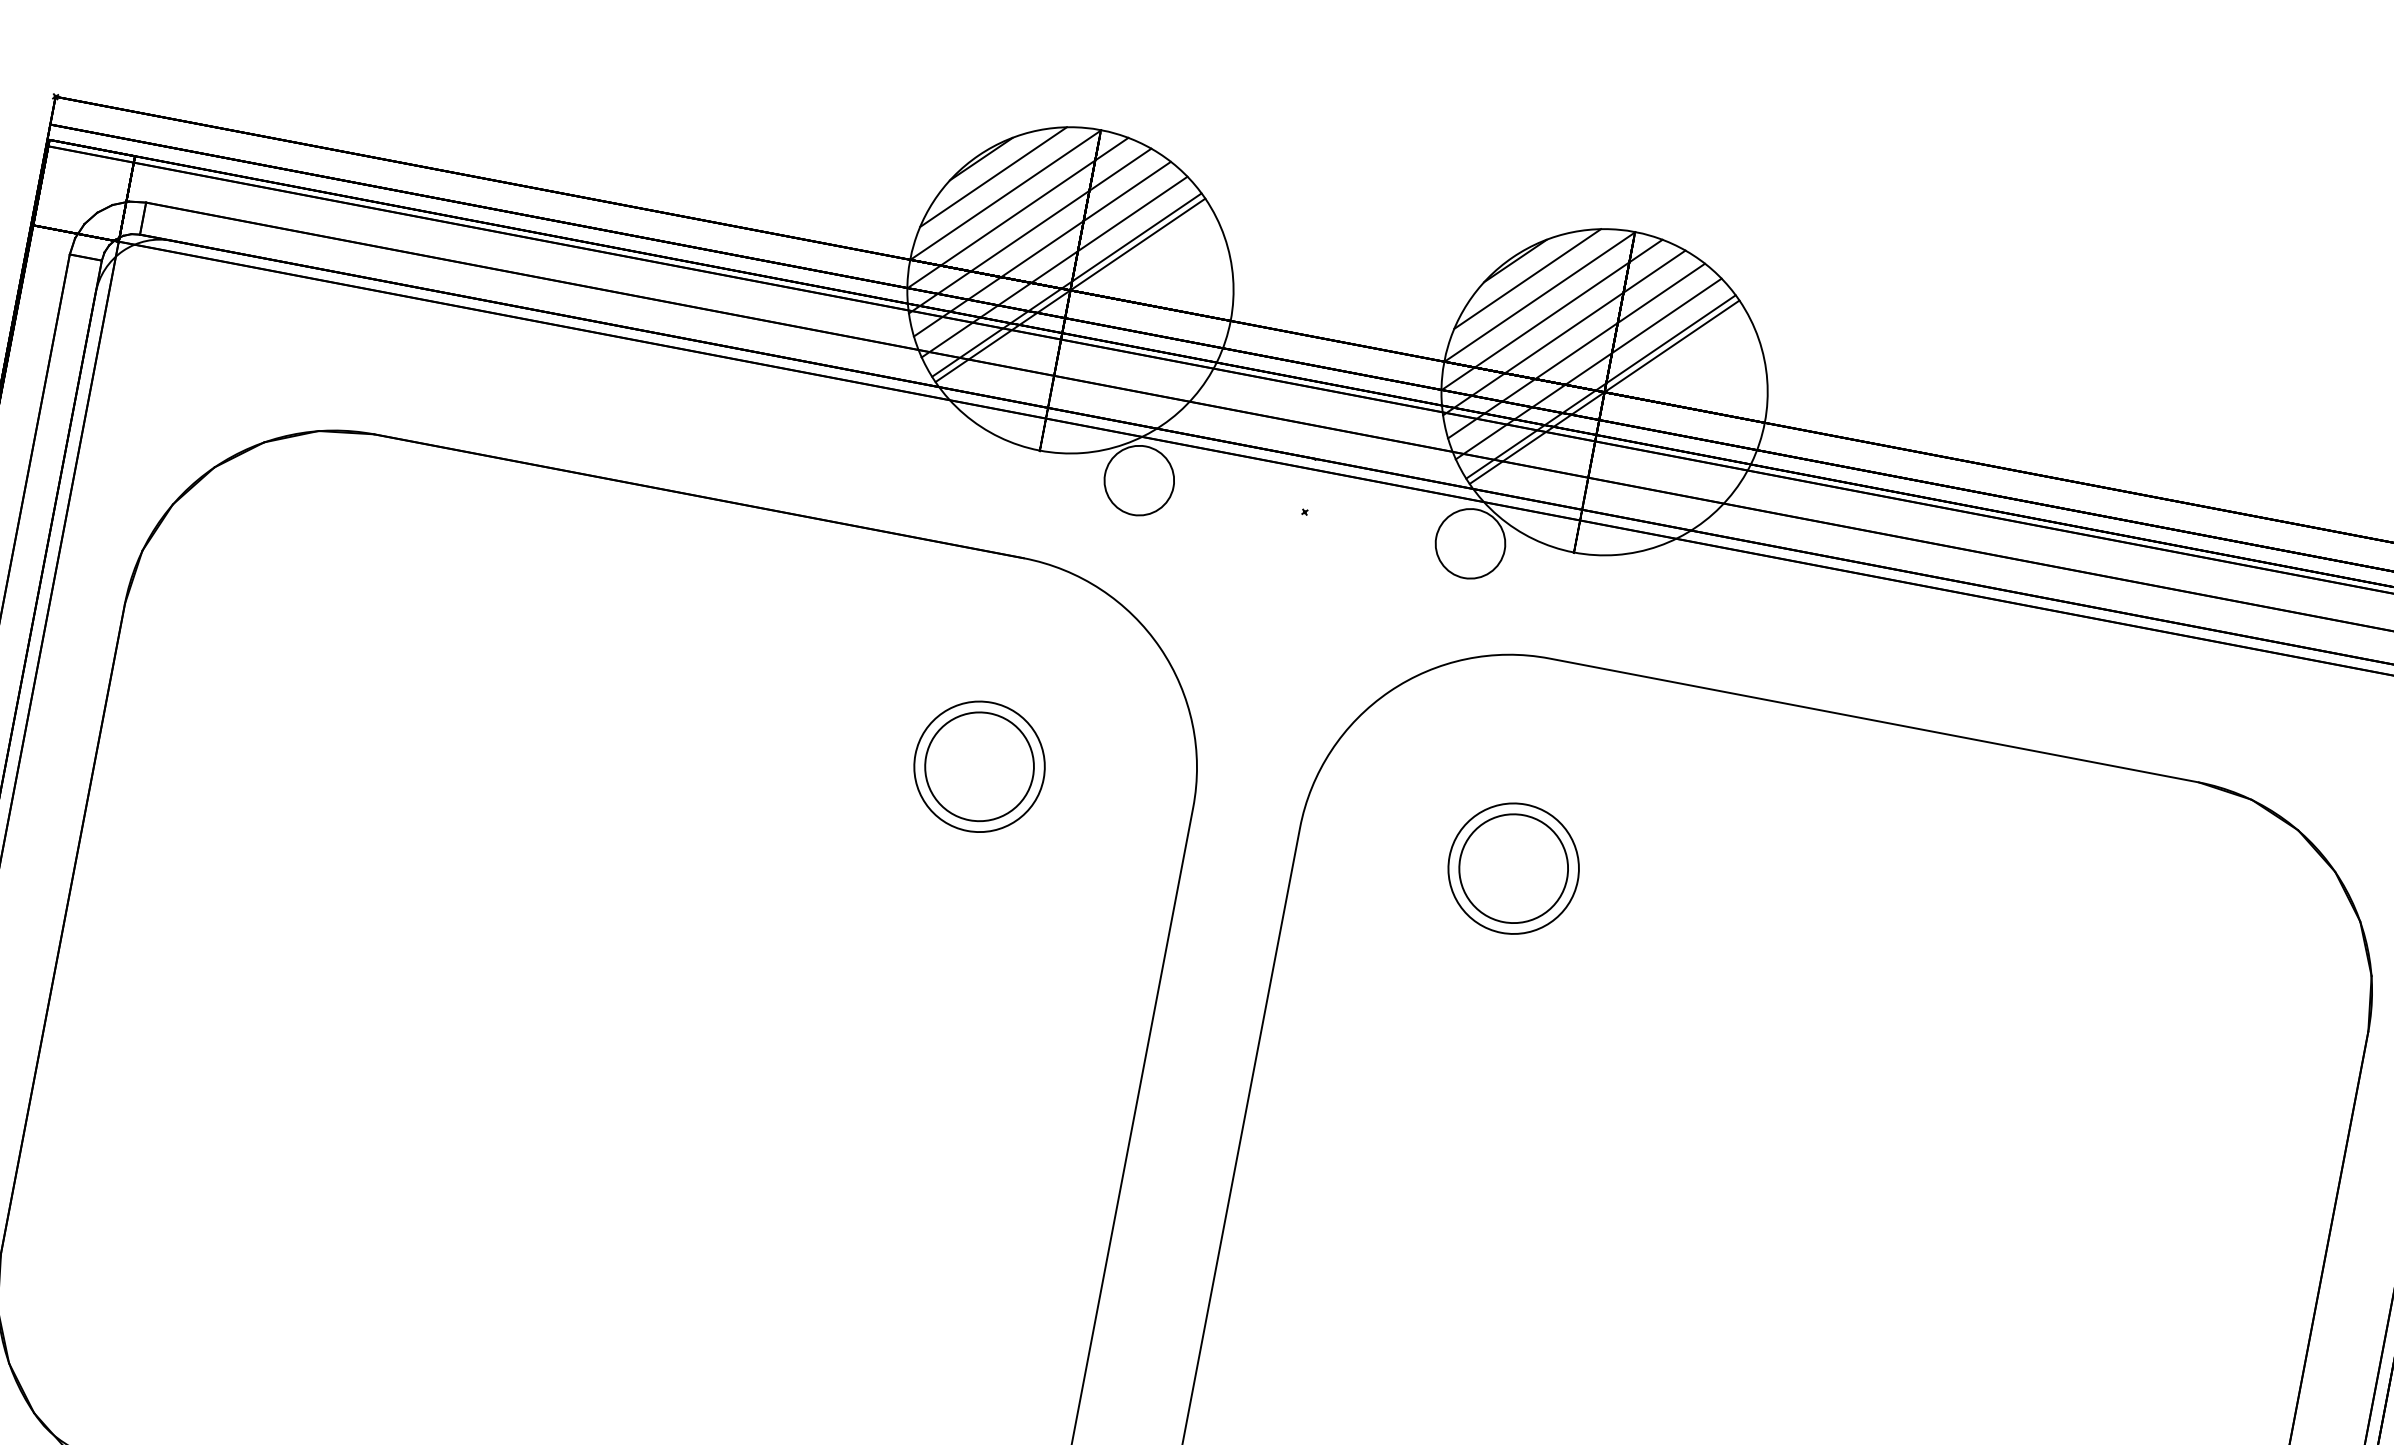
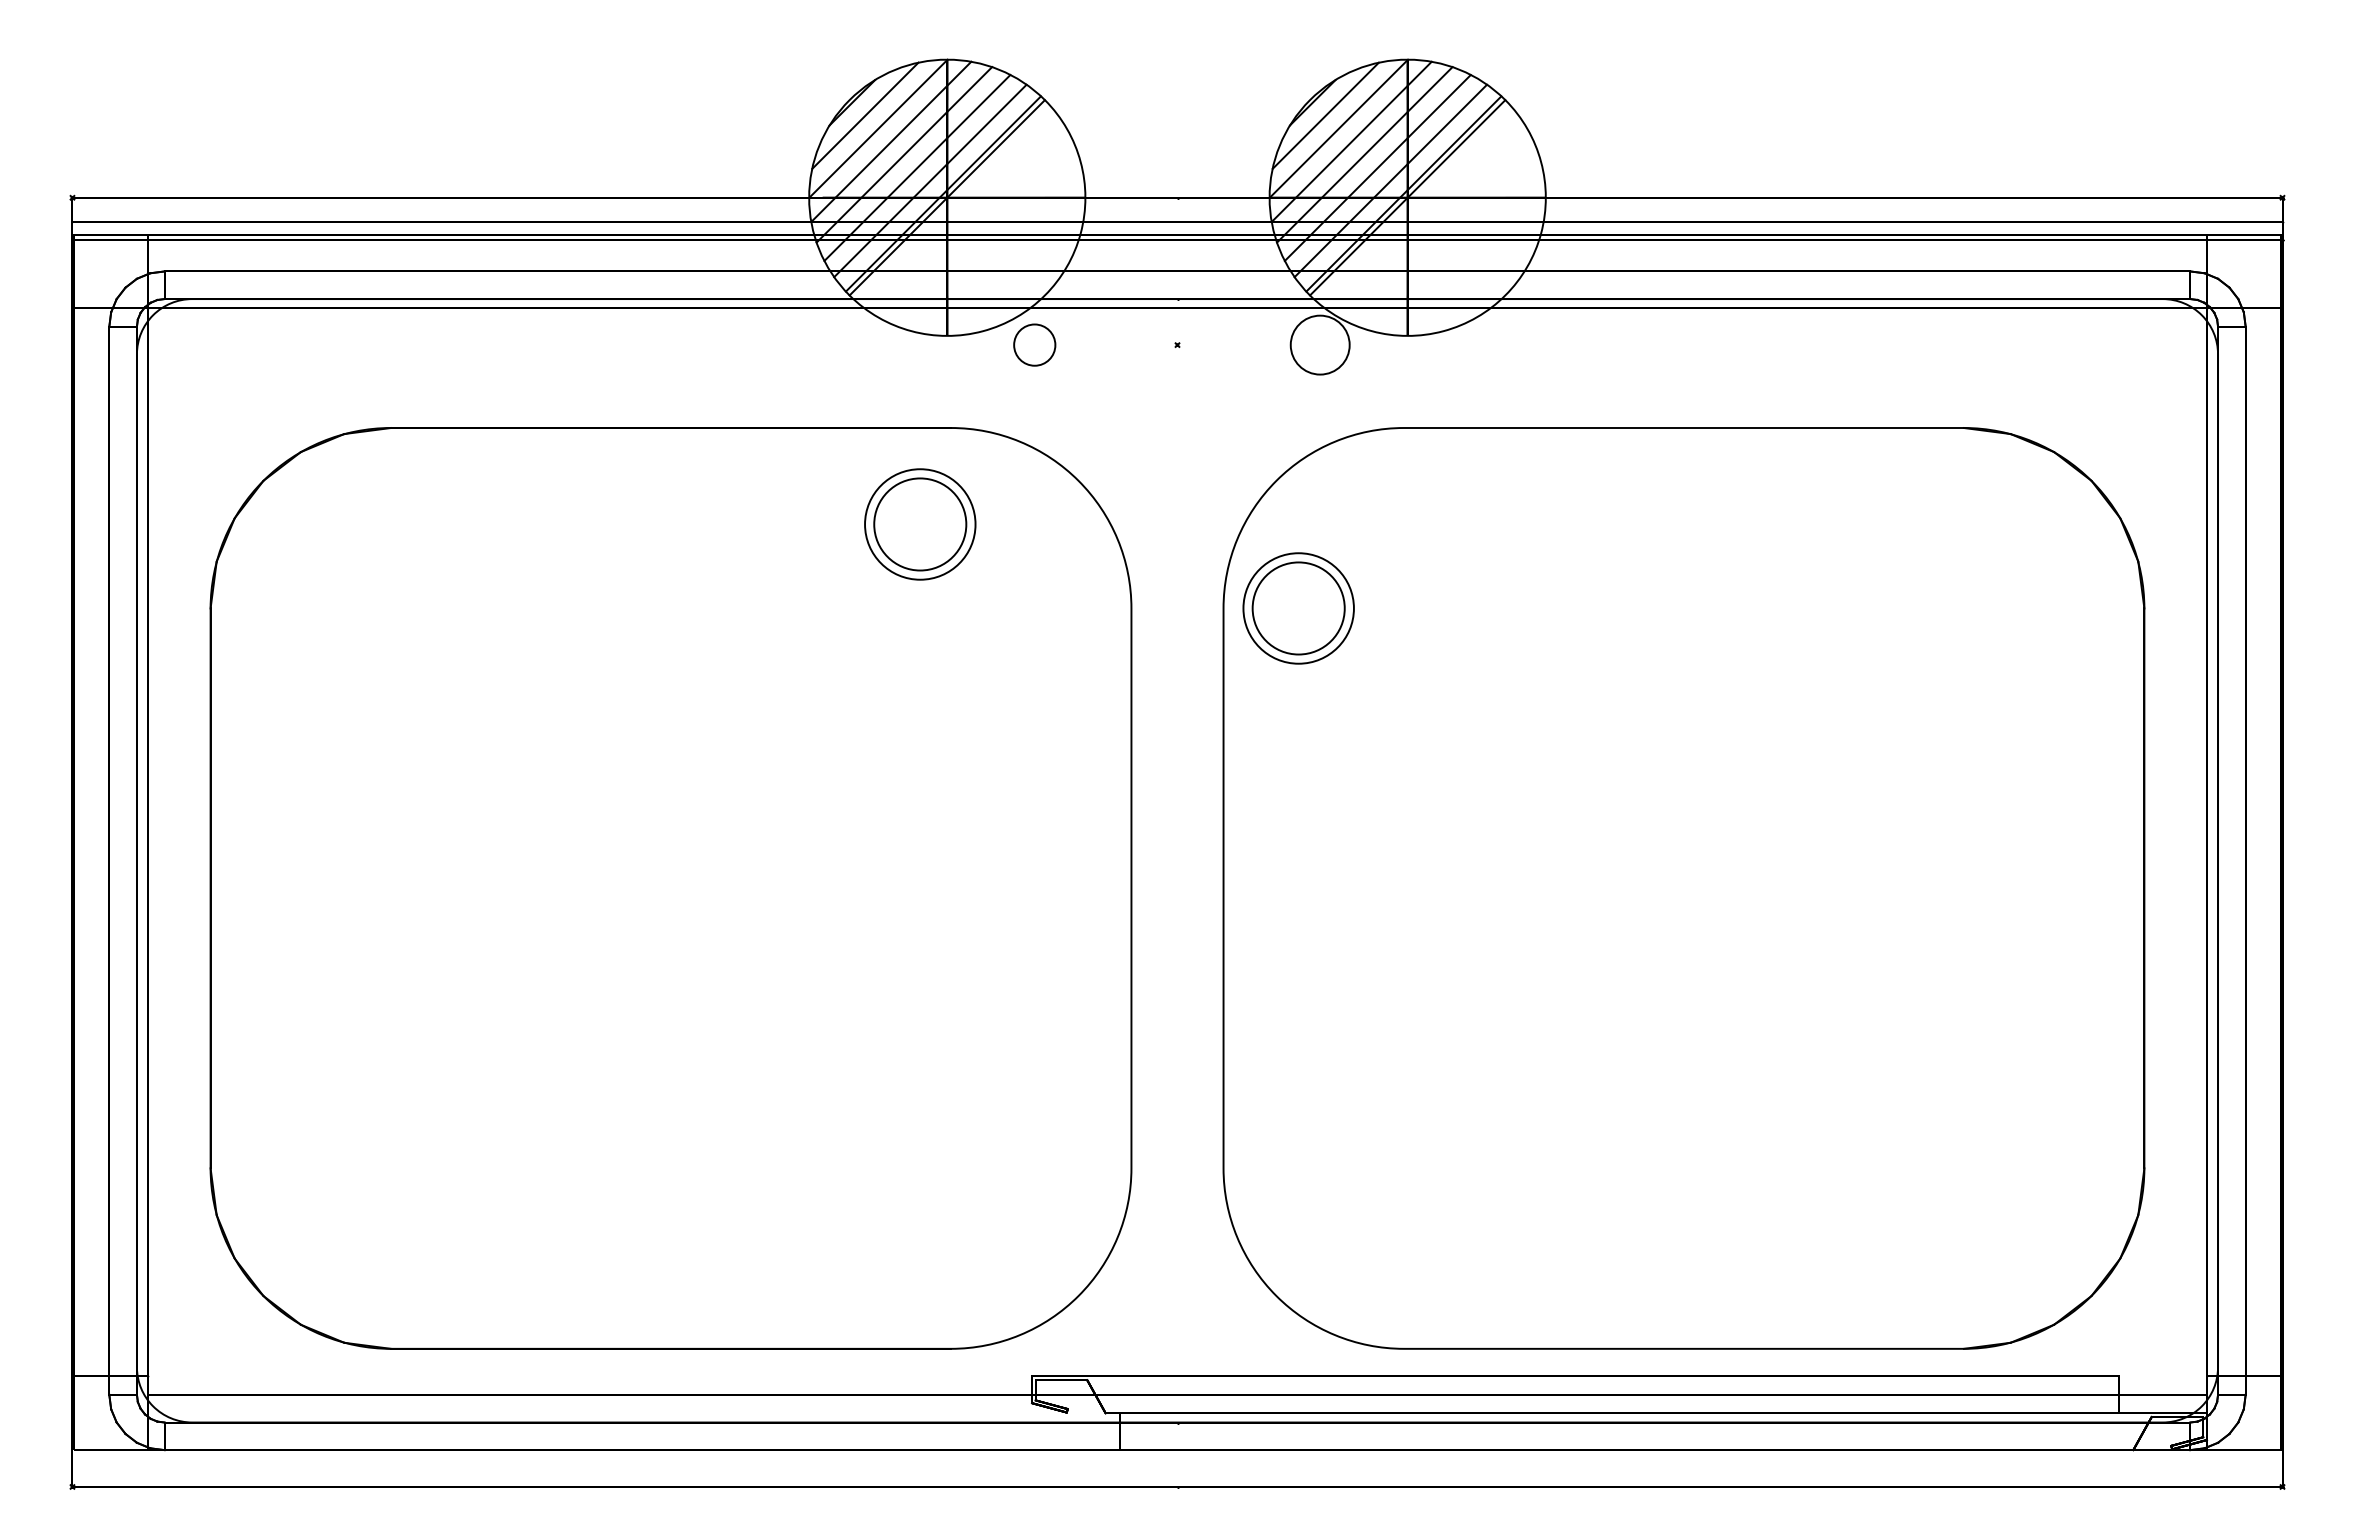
circle: (1139, 479) -> (1034, 344), size x0.7
part: (979, 766) -> (920, 524), moved
part: (1513, 868) -> (1298, 608), moved

